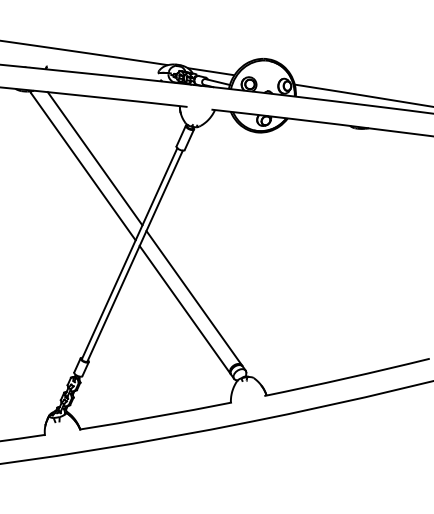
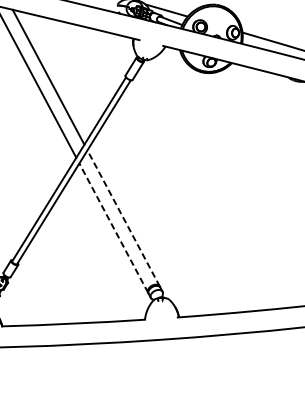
line: (193, 297) -> (123, 217), solid -> dashed
line: (184, 309) -> (113, 227), solid -> dashed

